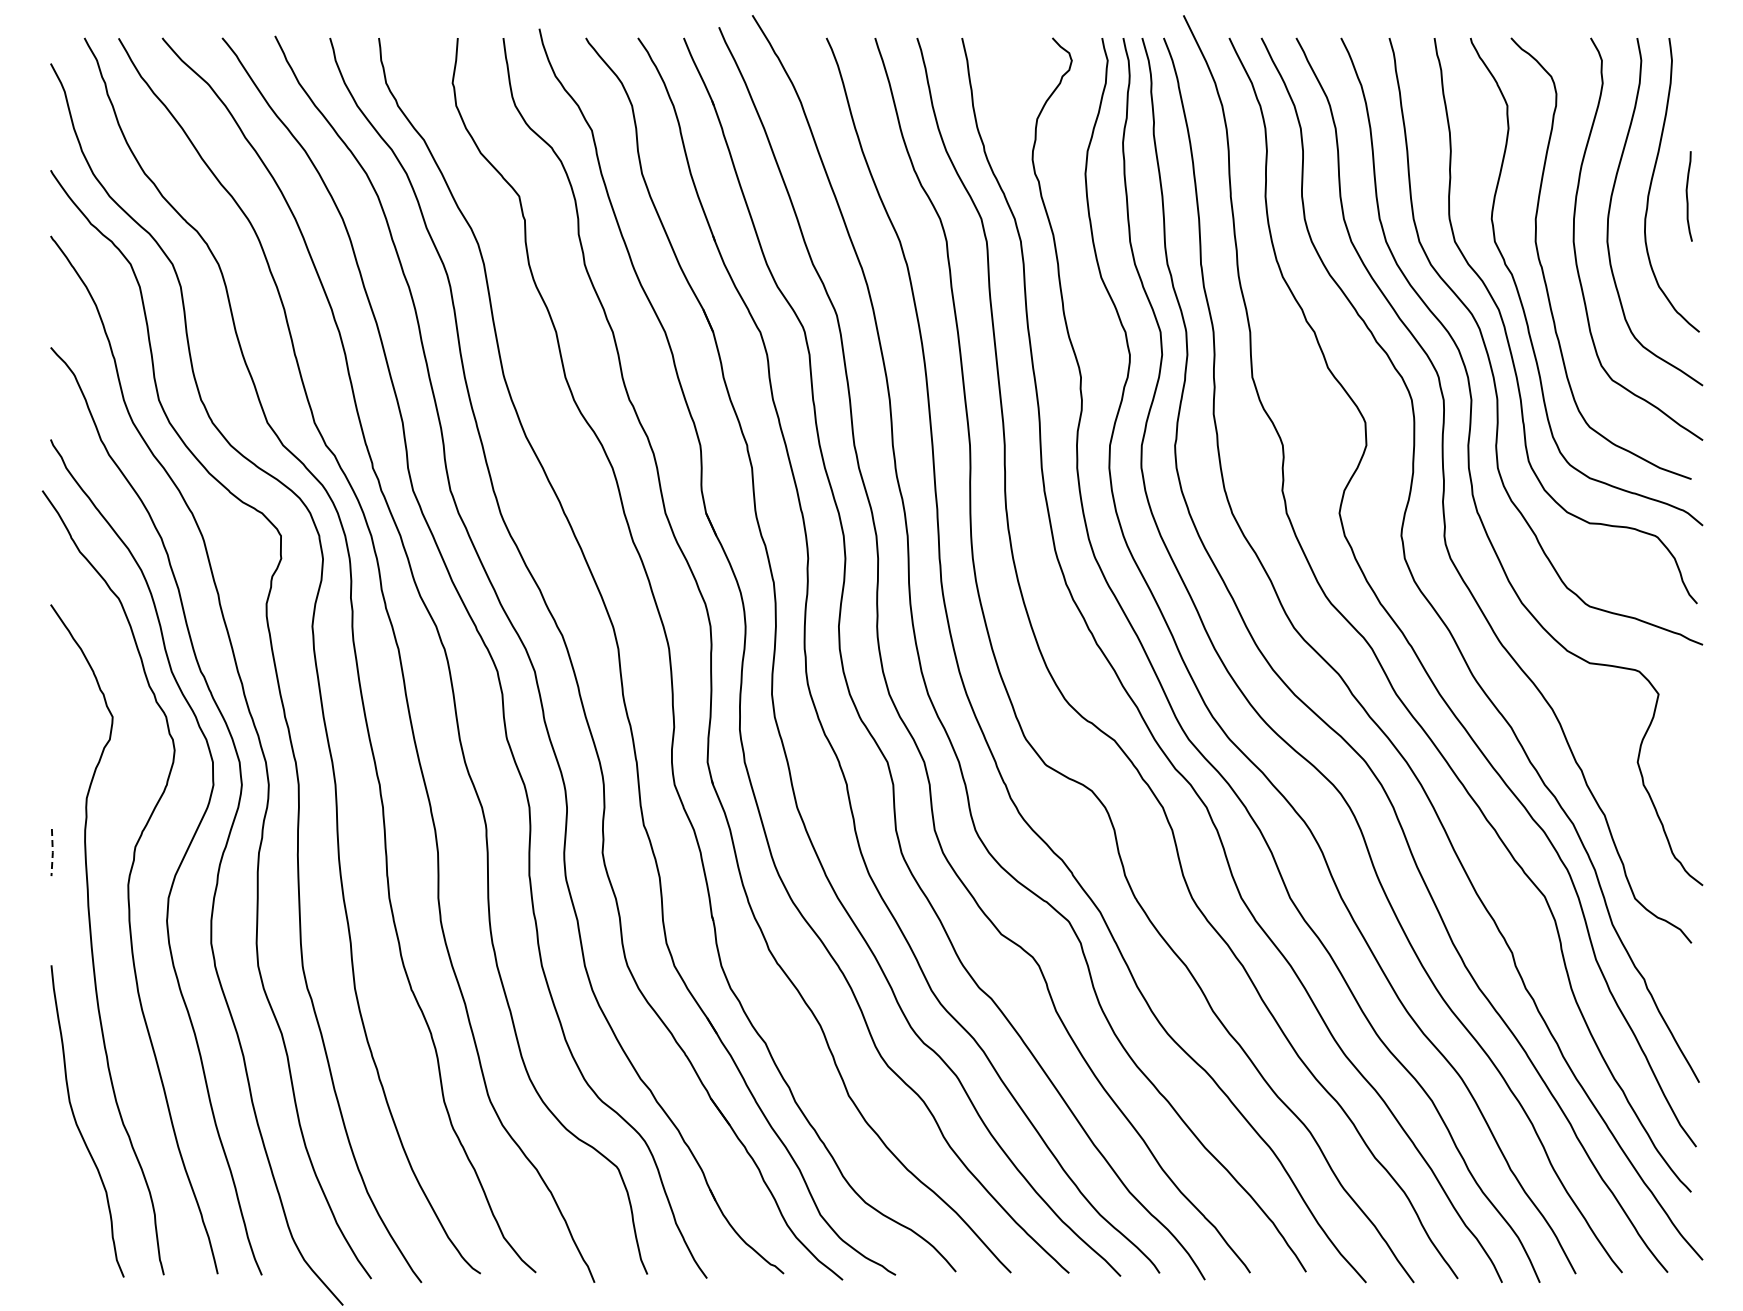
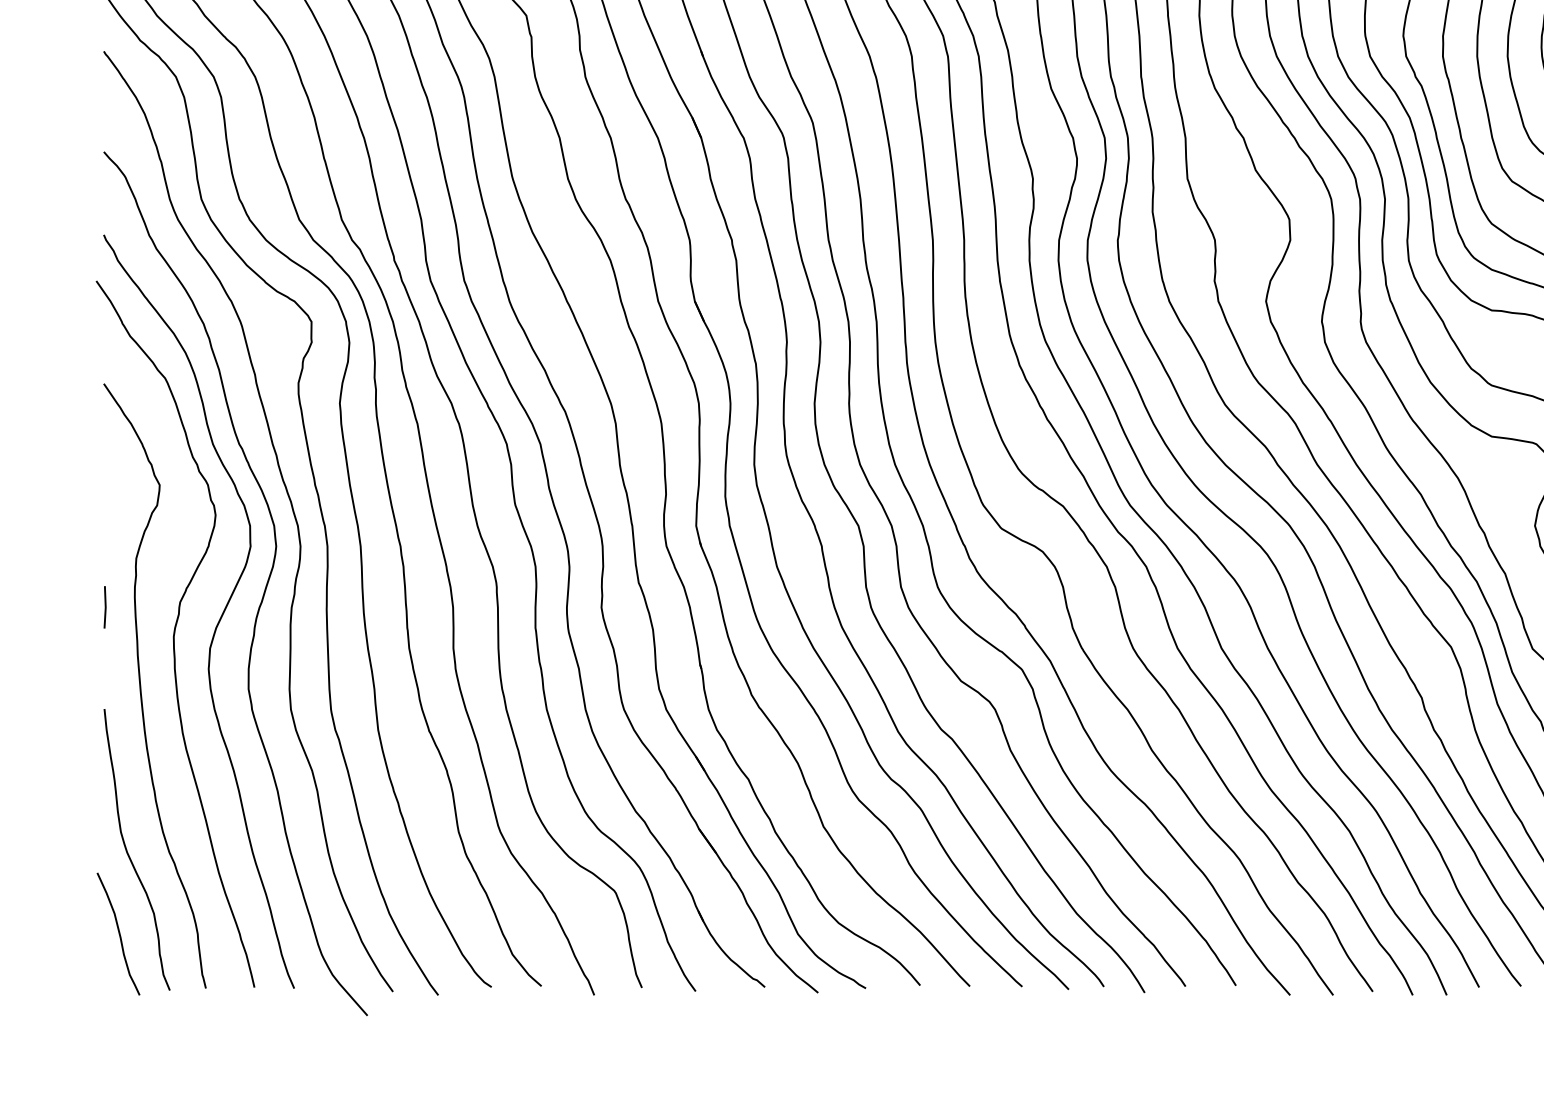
line: (52, 852) -> (105, 607), dashed -> solid
curve: (67, 1214) -> (118, 933), added

